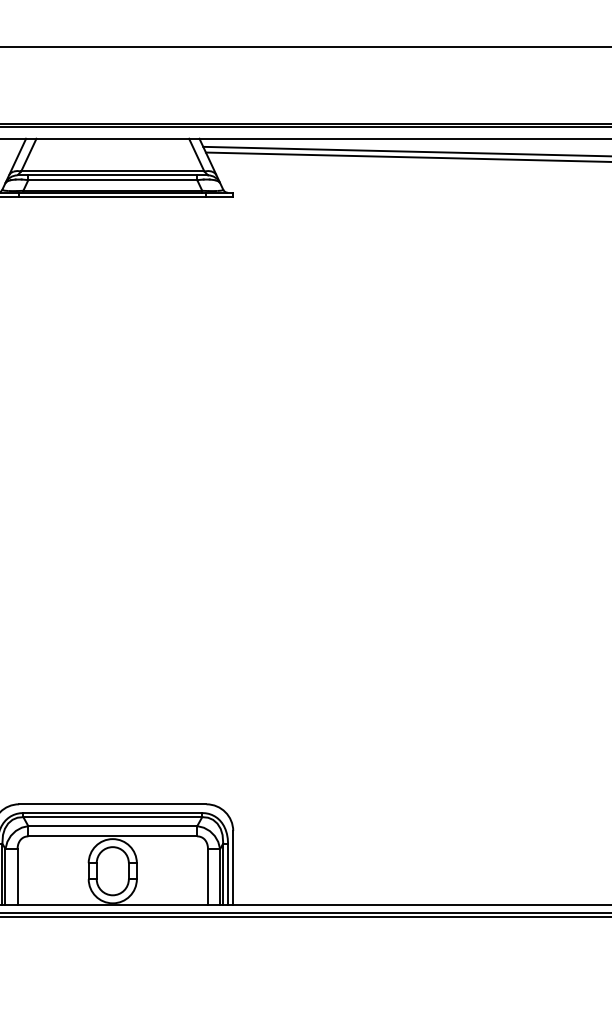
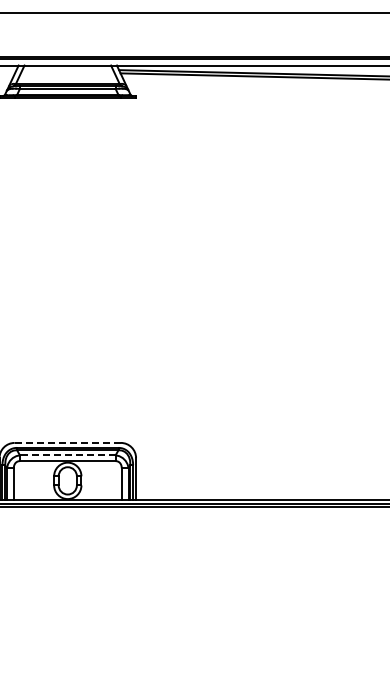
line: (112, 803) -> (67, 442), solid -> dashed
line: (112, 826) -> (67, 455), solid -> dashed

